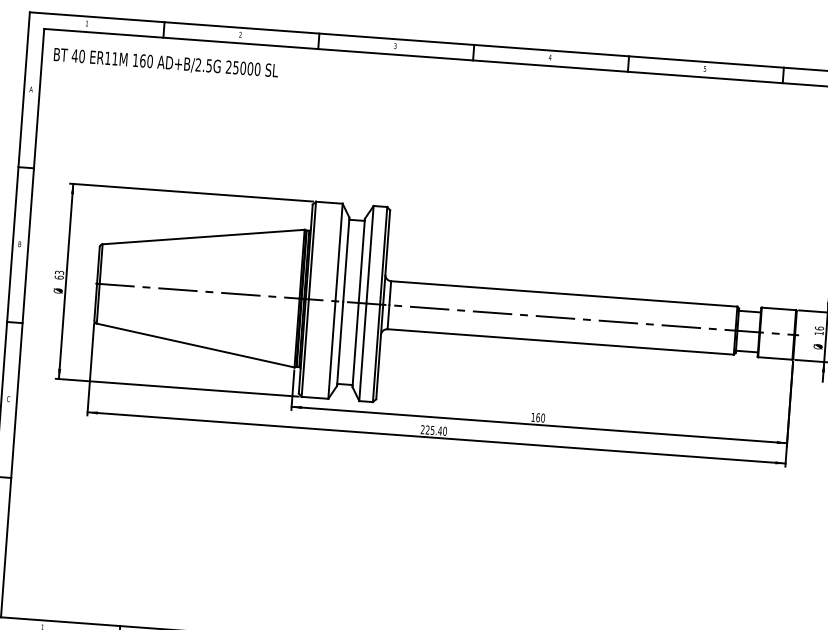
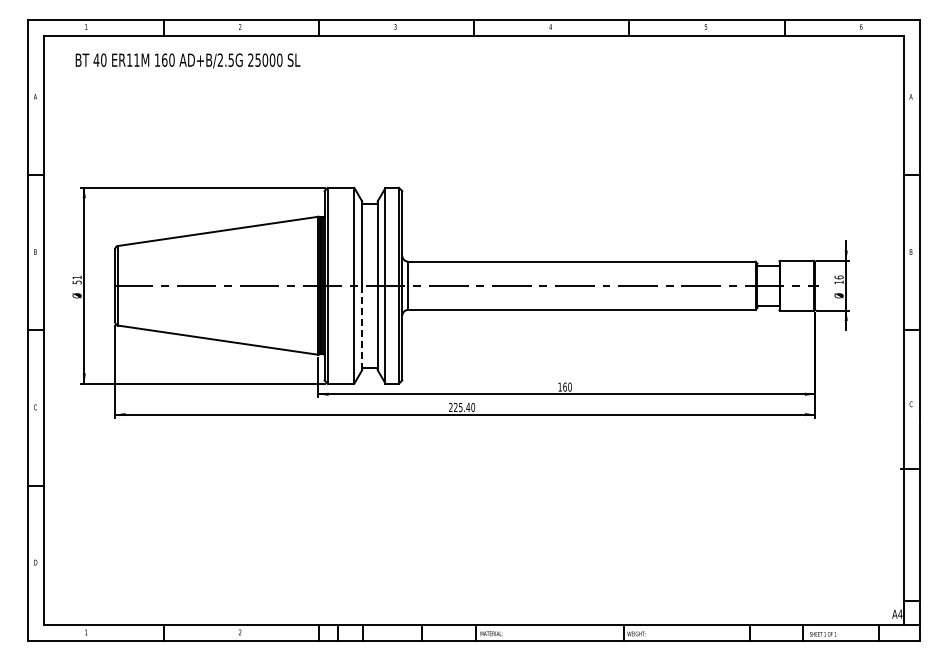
text: (165, 62) -> (187, 60), moved
text: (58, 274) -> (76, 279), 63 -> 51
line: (340, 343) -> (362, 327), solid -> dashed

